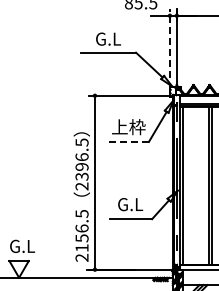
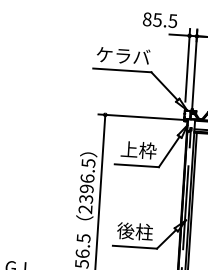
text: (108, 38) -> (123, 55), G.L -> ケラバ
line: (169, 43) -> (187, 64), dashed -> solid
line: (127, 141) -> (136, 165), dashed -> solid
text: (130, 204) -> (135, 231), G.L -> 後柱

